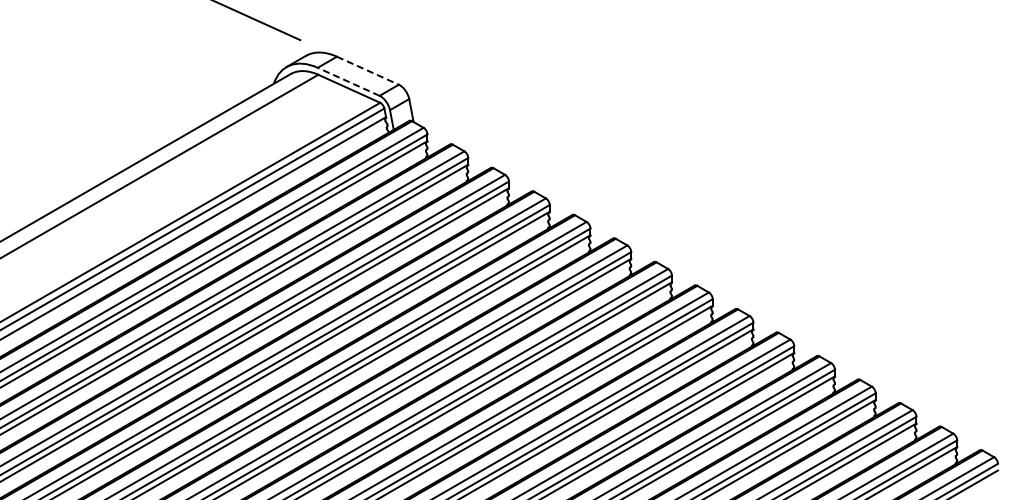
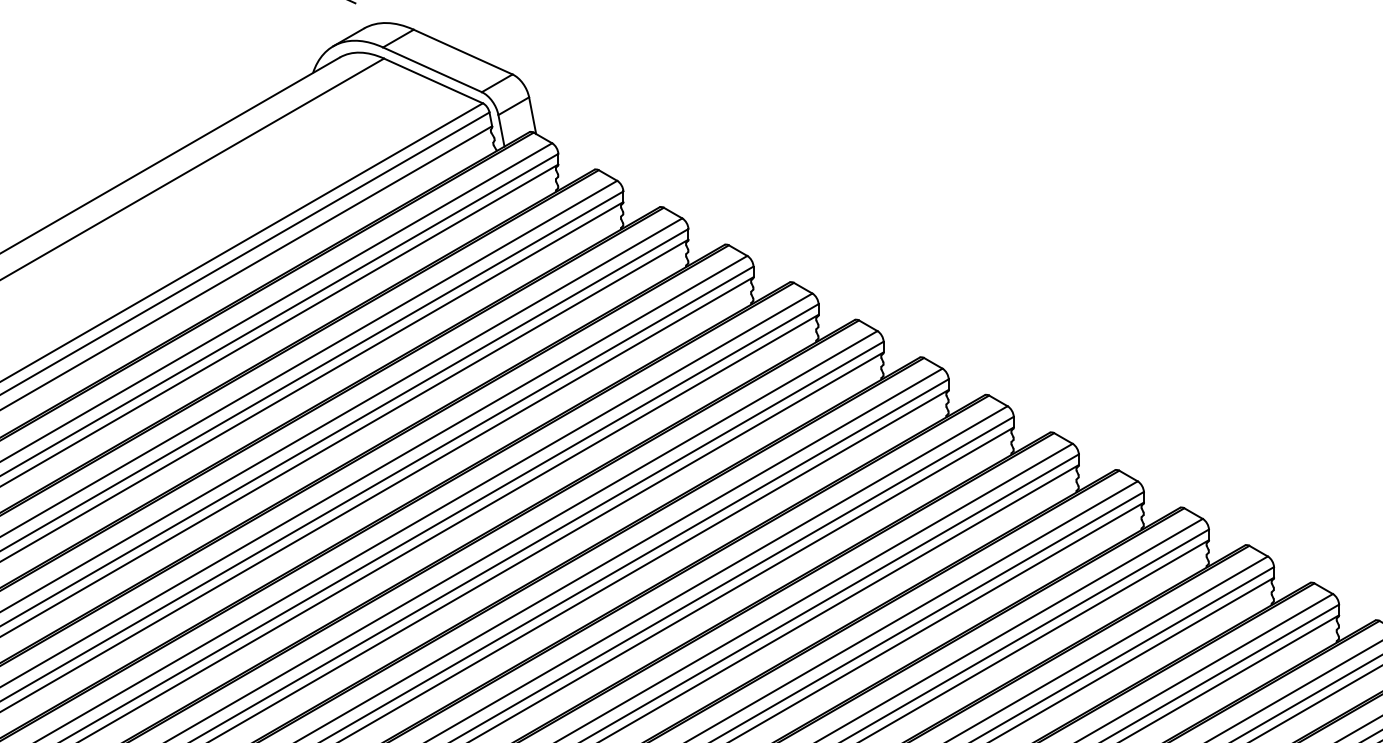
line: (367, 70) -> (462, 51), dashed -> solid
line: (348, 81) -> (432, 69), dashed -> solid

